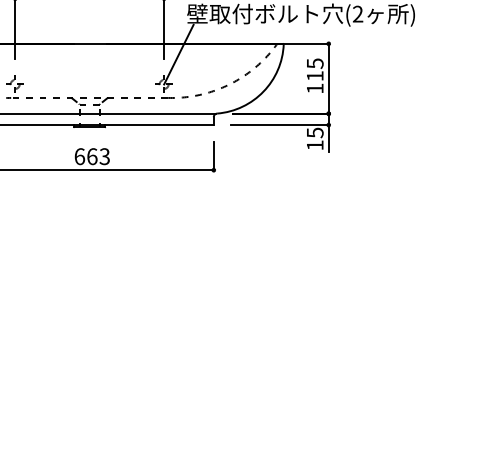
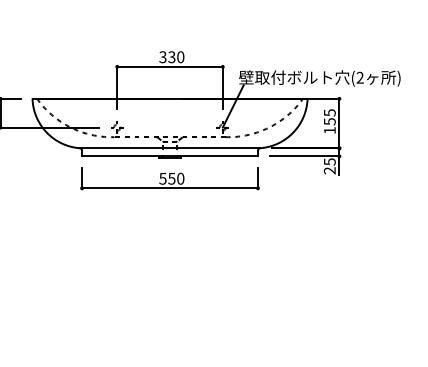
text: (314, 75) -> (329, 121), 115 -> 155
text: (314, 144) -> (329, 170), 15 -> 25
text: (91, 156) -> (171, 178), 663 -> 550

